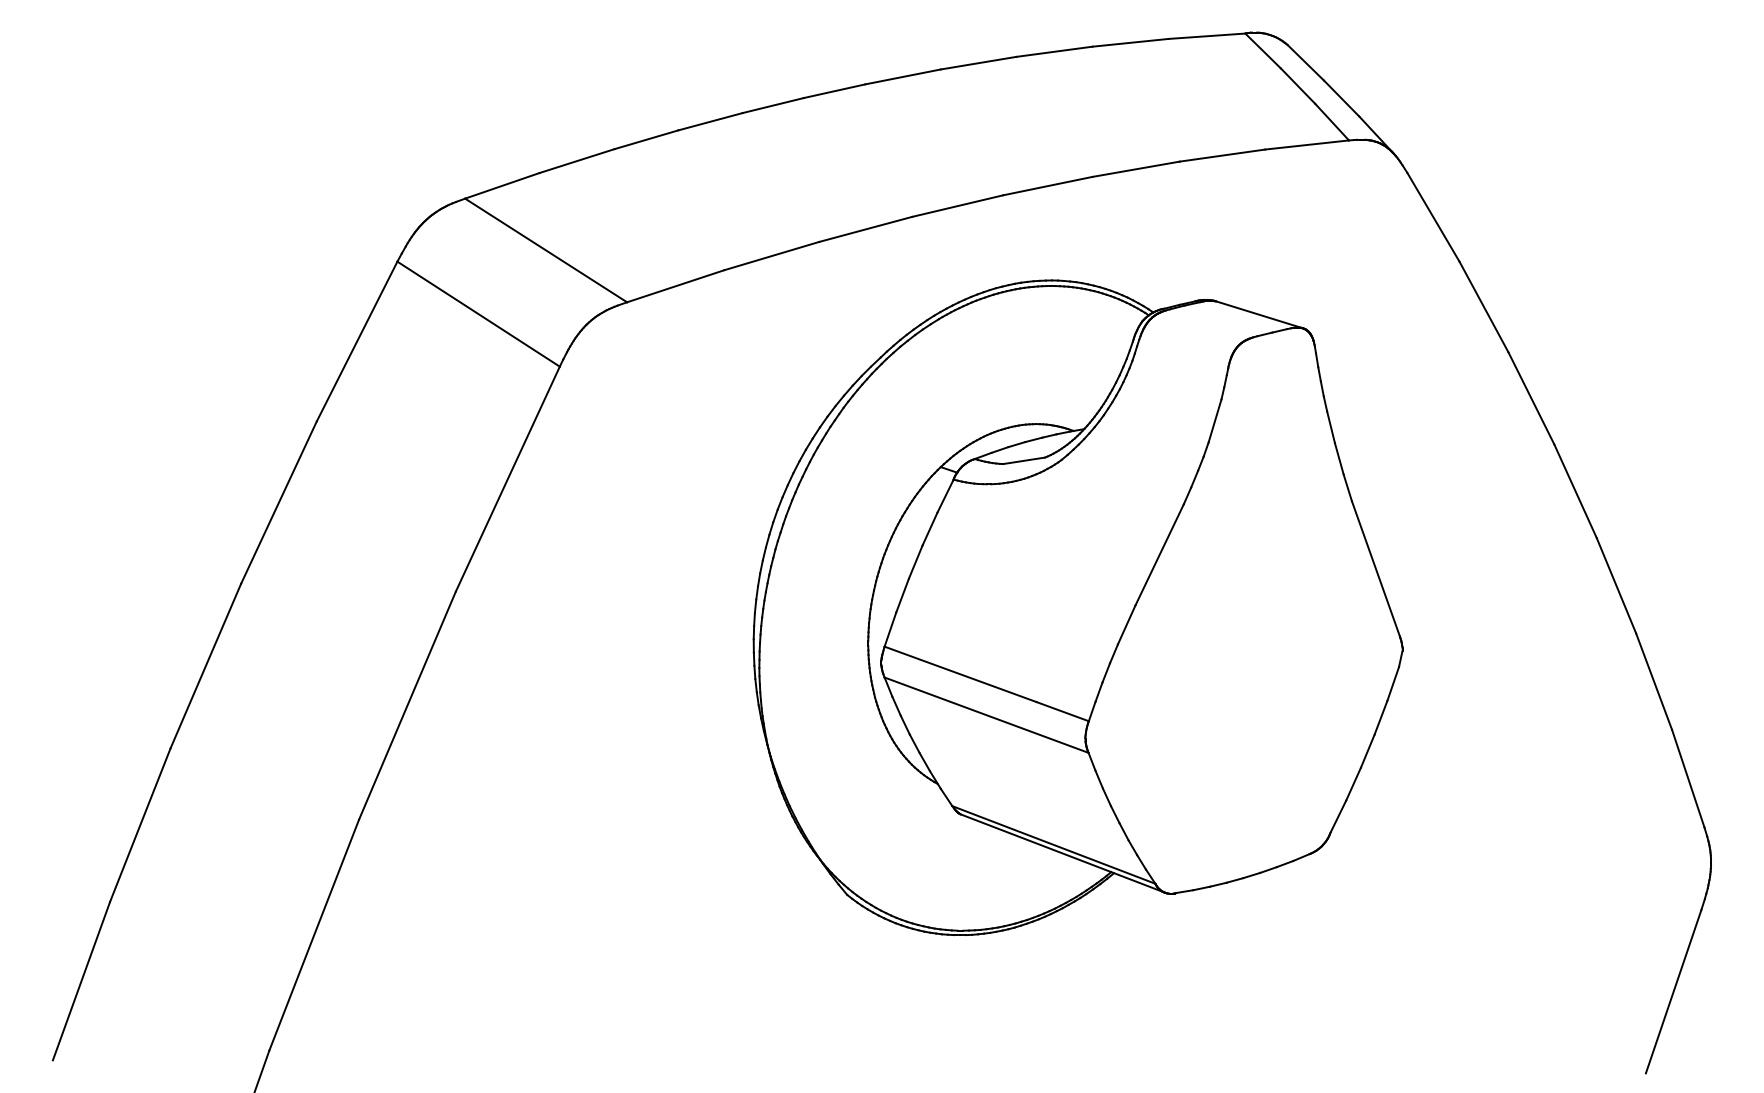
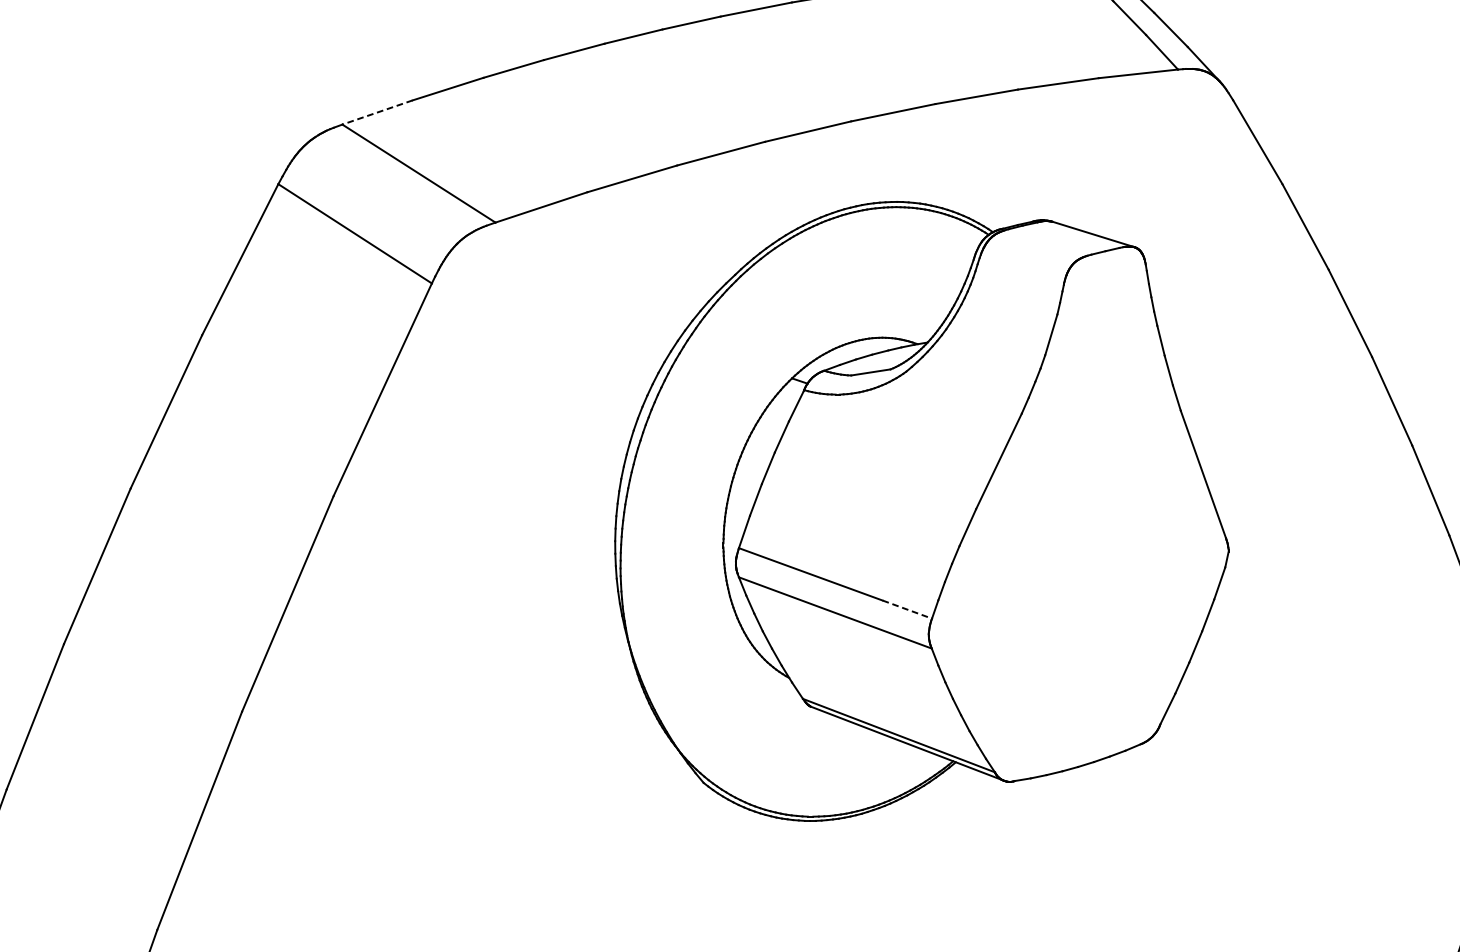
line: (501, 186) -> (376, 113), solid -> dashed
line: (1062, 711) -> (907, 609), solid -> dashed

